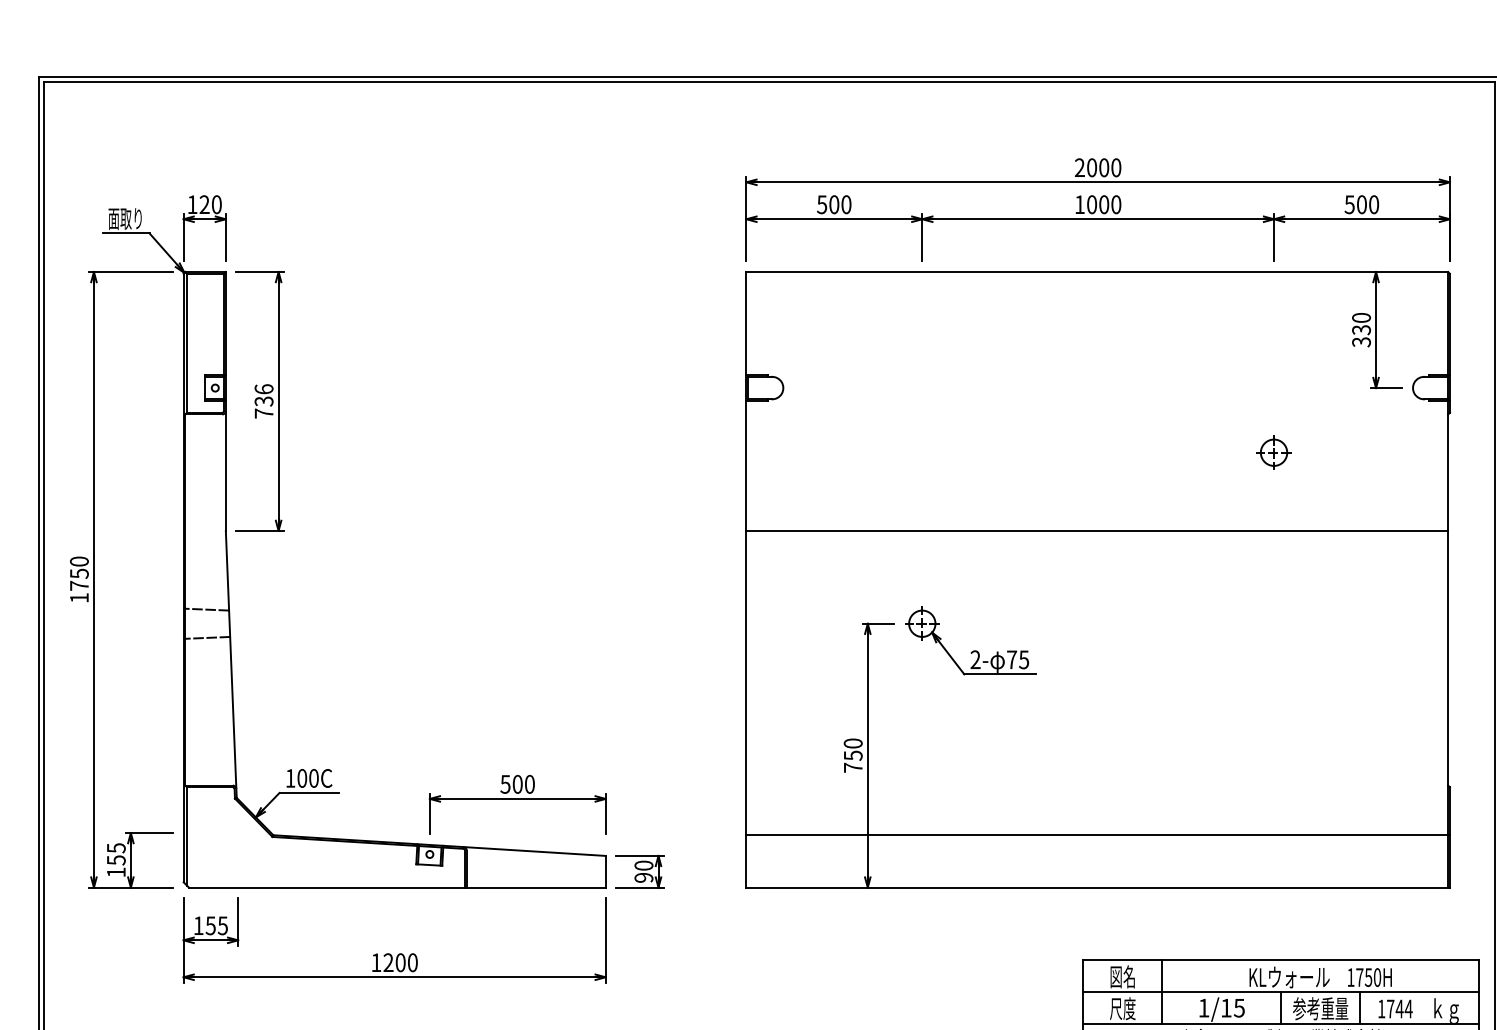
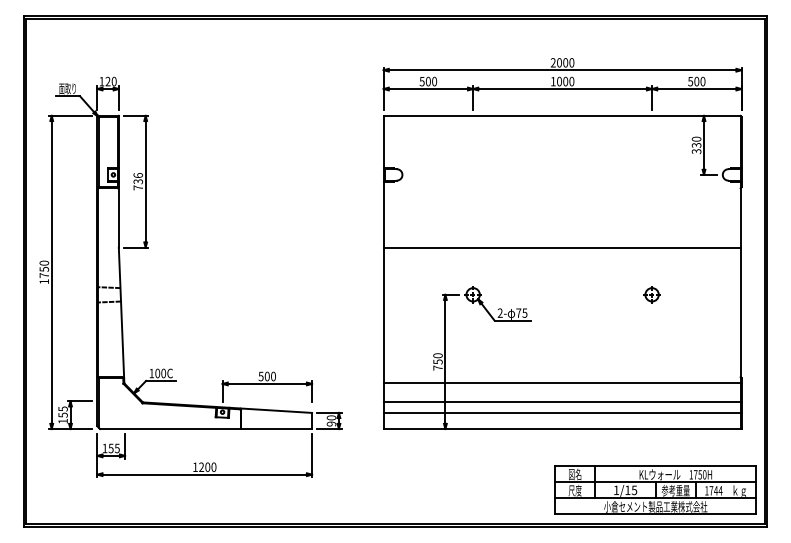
part: (1272, 452) -> (651, 294), moved
line: (1097, 798) -> (562, 383), added
line: (1097, 855) -> (562, 412), added

